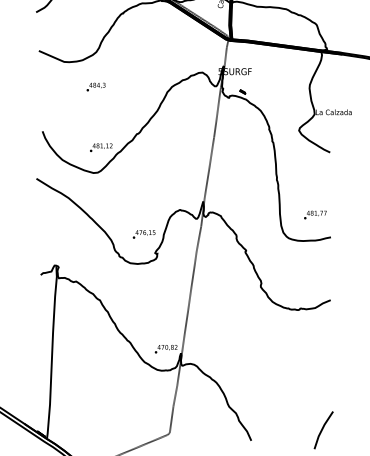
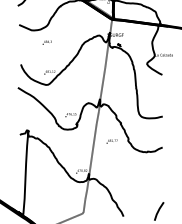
text: (314, 214) -> (111, 141), moved

